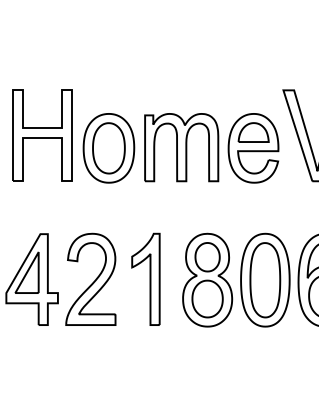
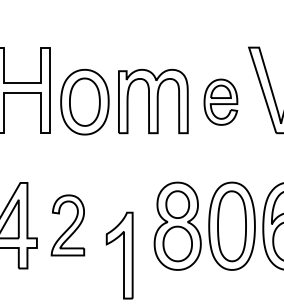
part: (253, 148) -> (220, 102), size x0.7
part: (90, 278) -> (67, 224), size x0.7
part: (145, 278) -> (119, 254), moved

